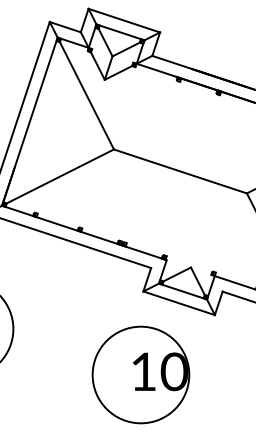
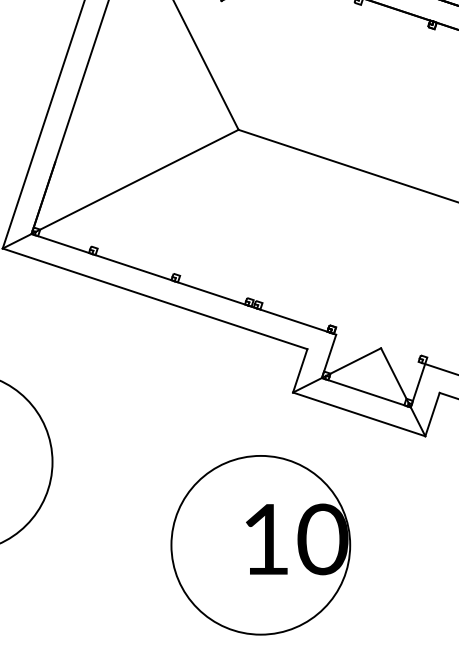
part: (140, 374) -> (259, 544), moved

